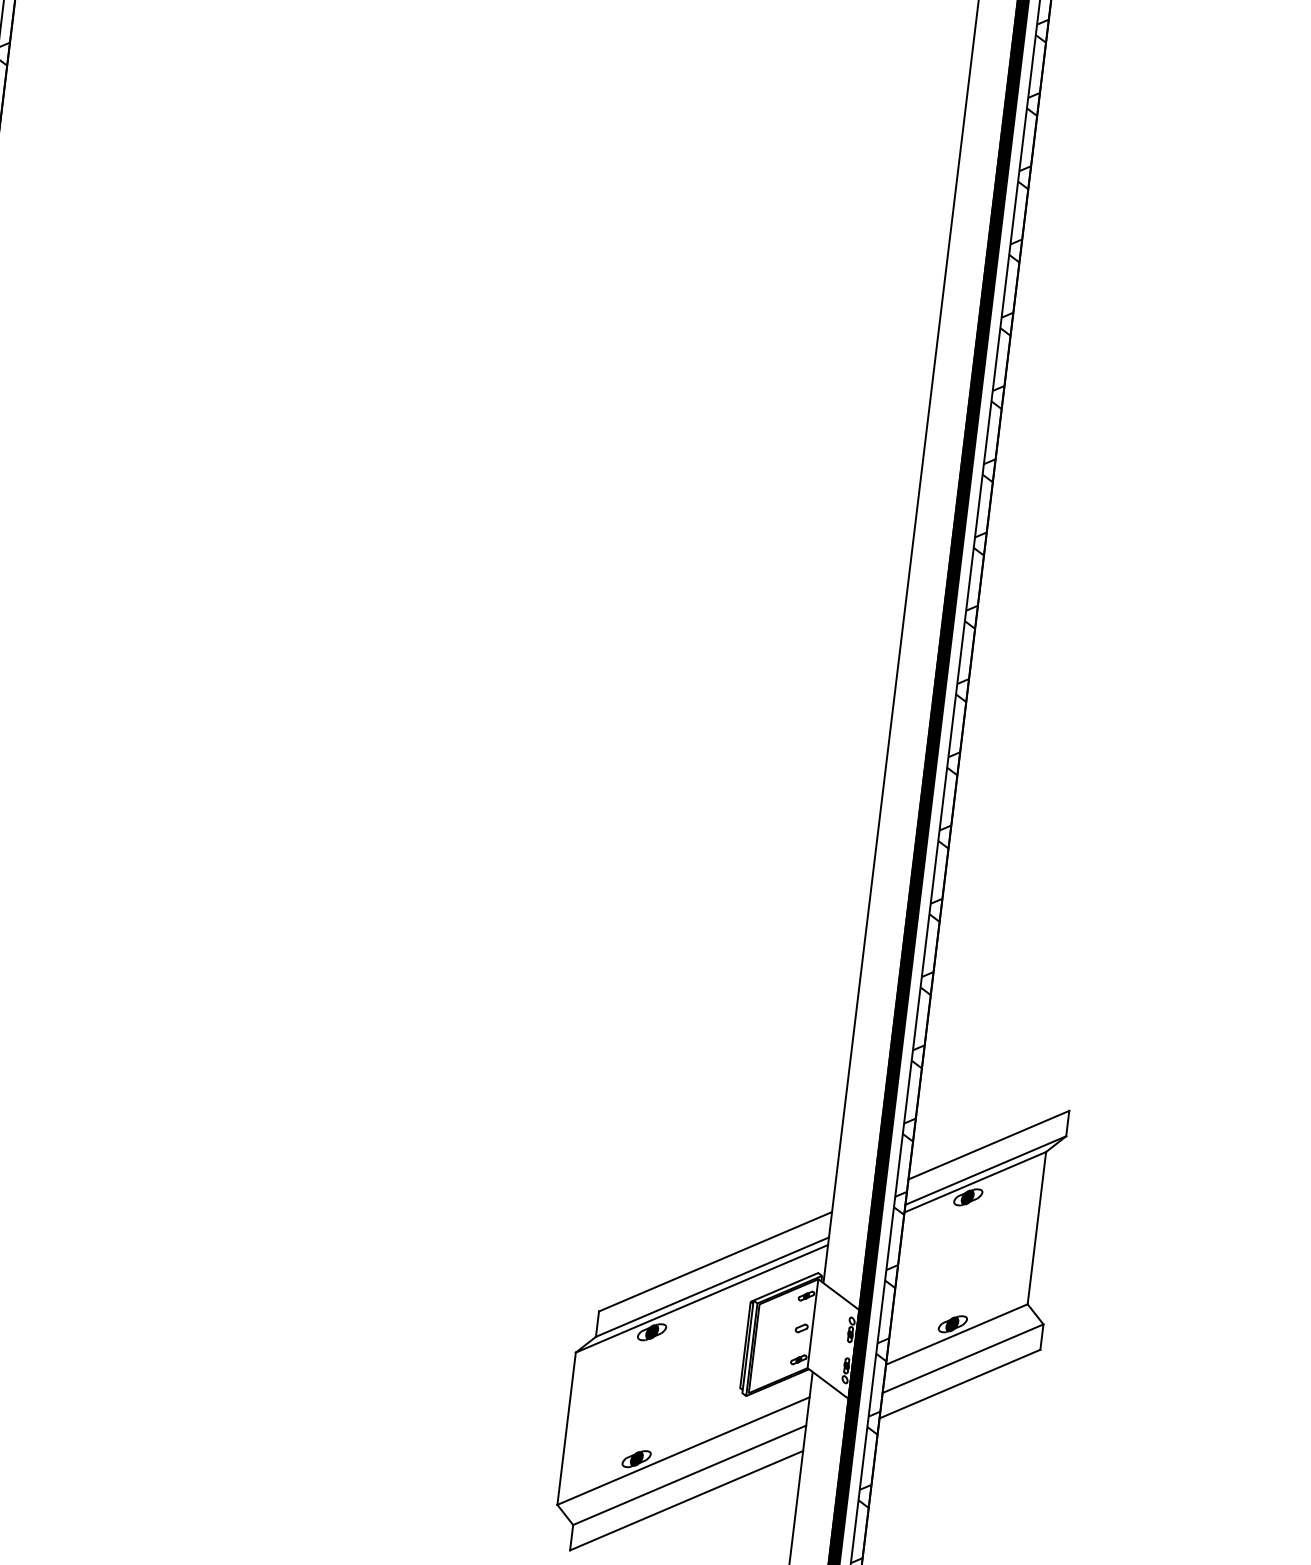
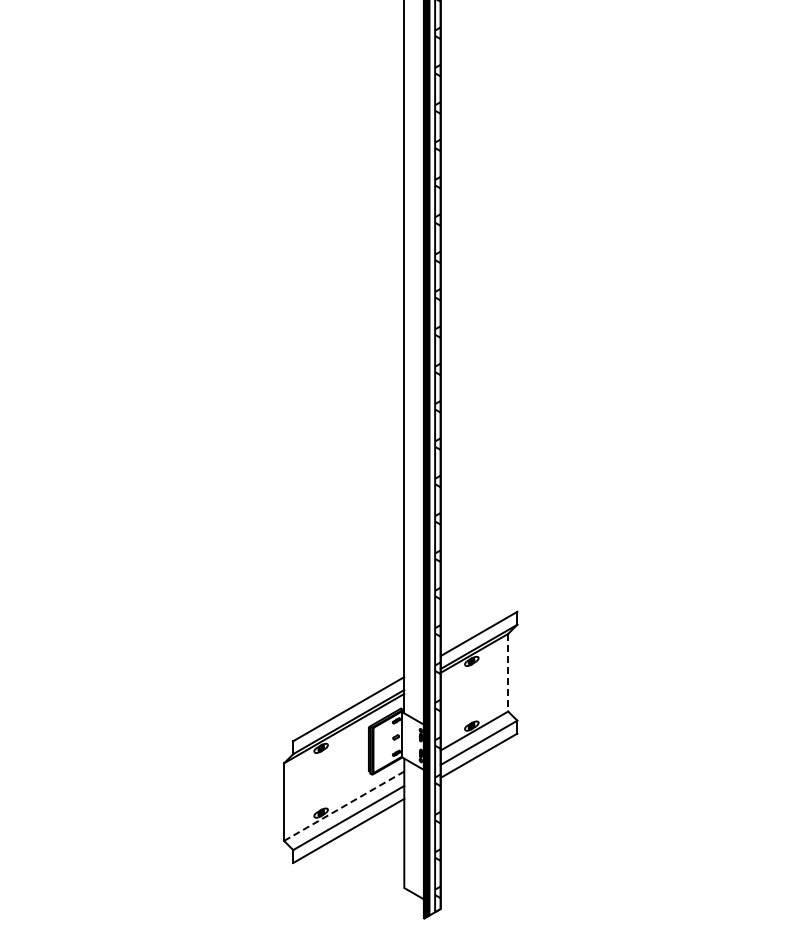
line: (1037, 1227) -> (508, 672), solid -> dashed
line: (684, 1449) -> (344, 805), solid -> dashed

